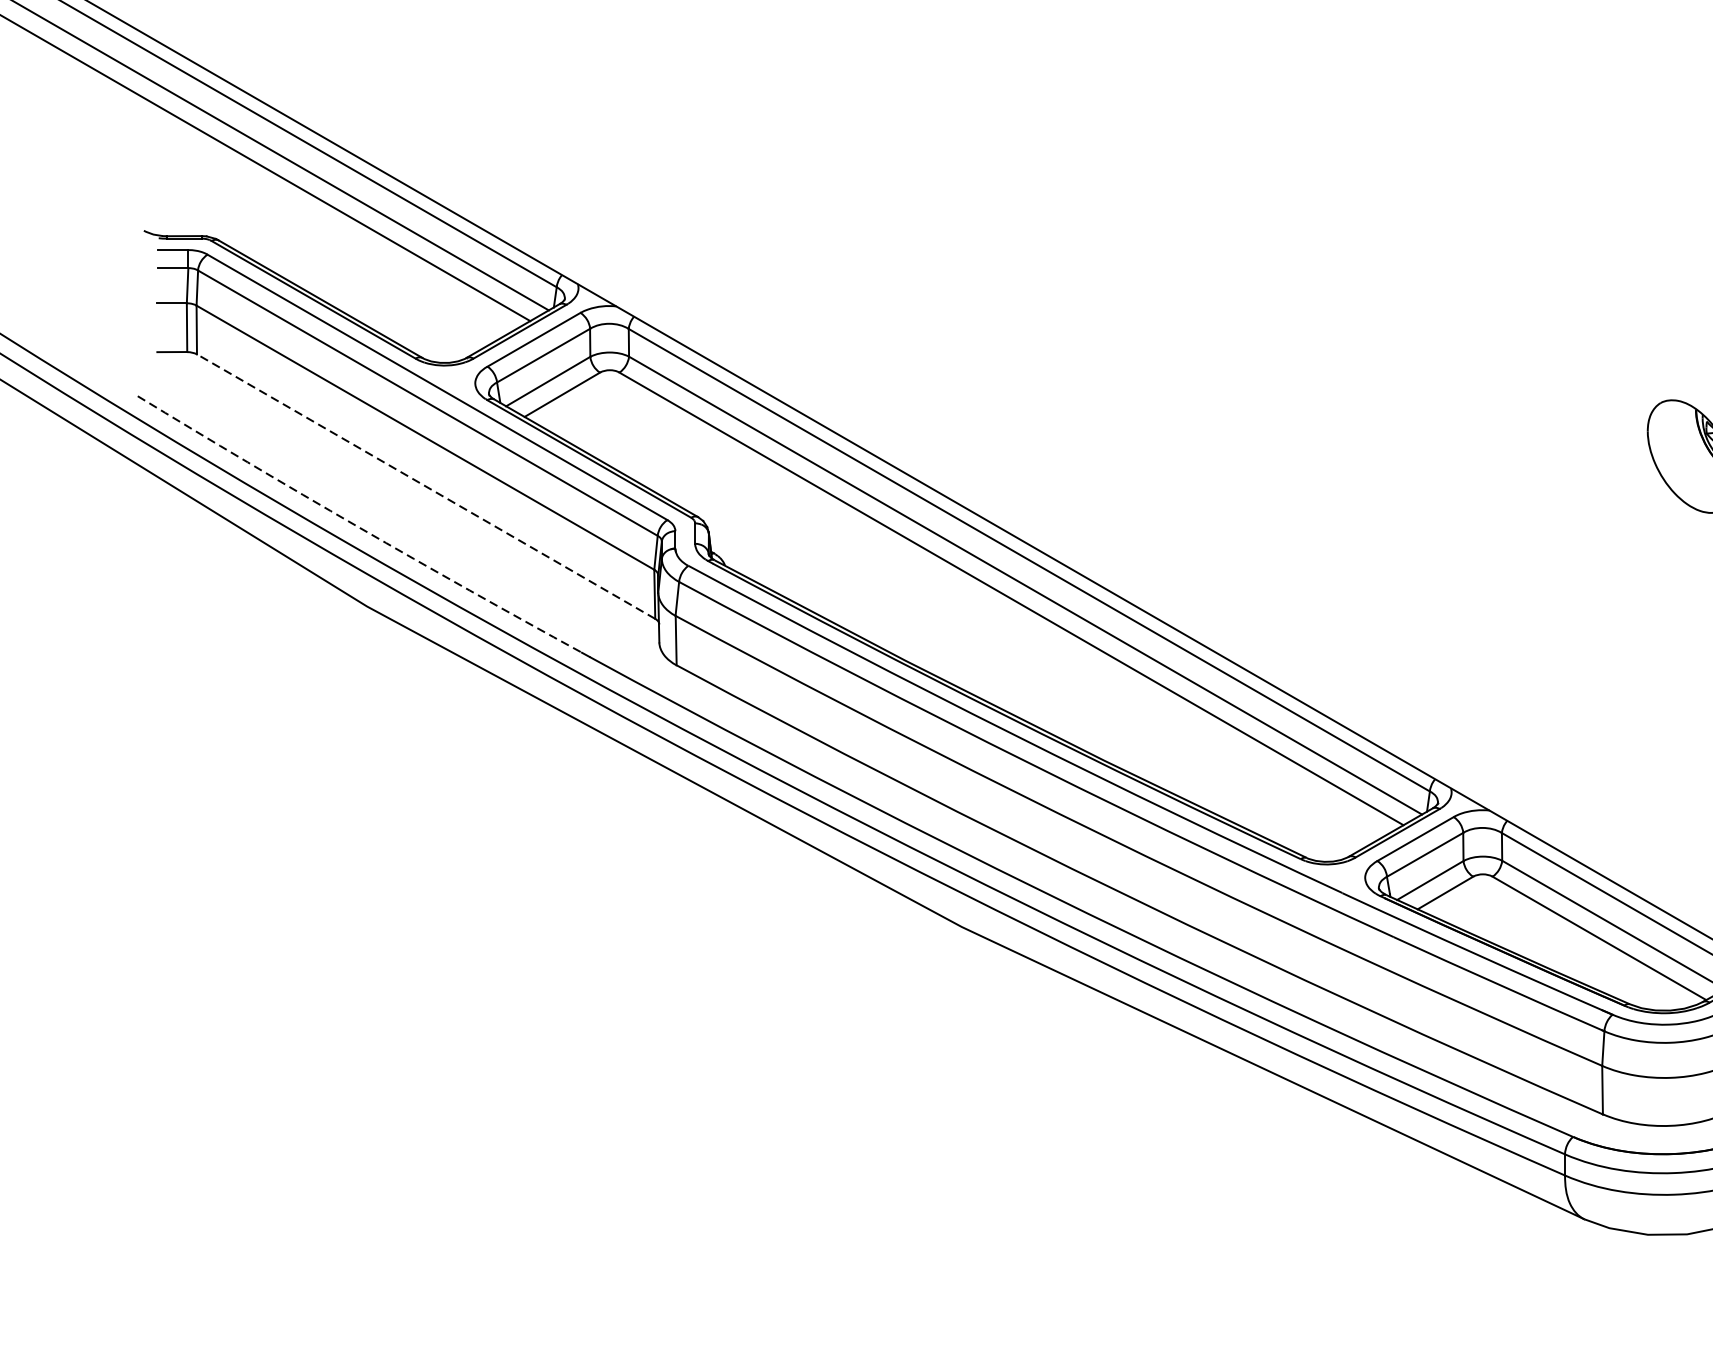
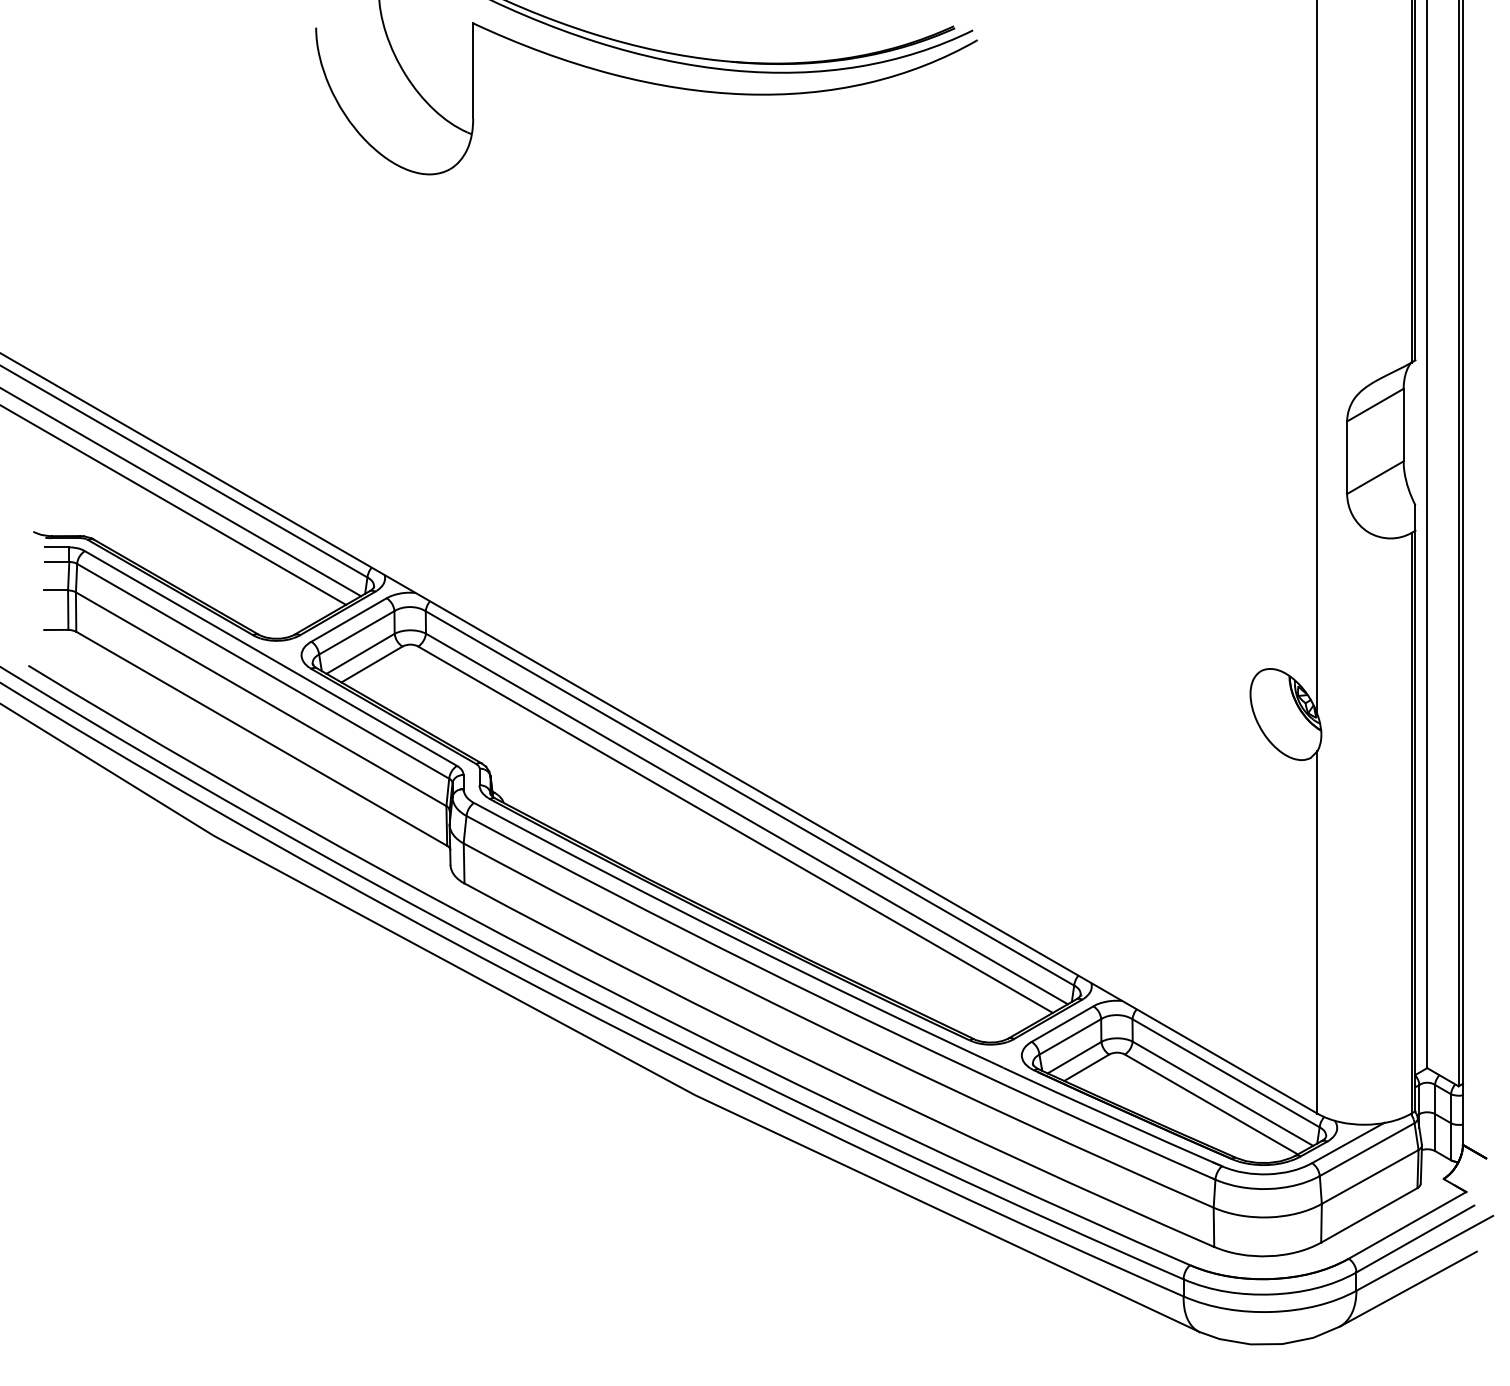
line: (425, 486) -> (261, 738), dashed -> solid
arc: (357, 526) -> (206, 771), dashed -> solid

